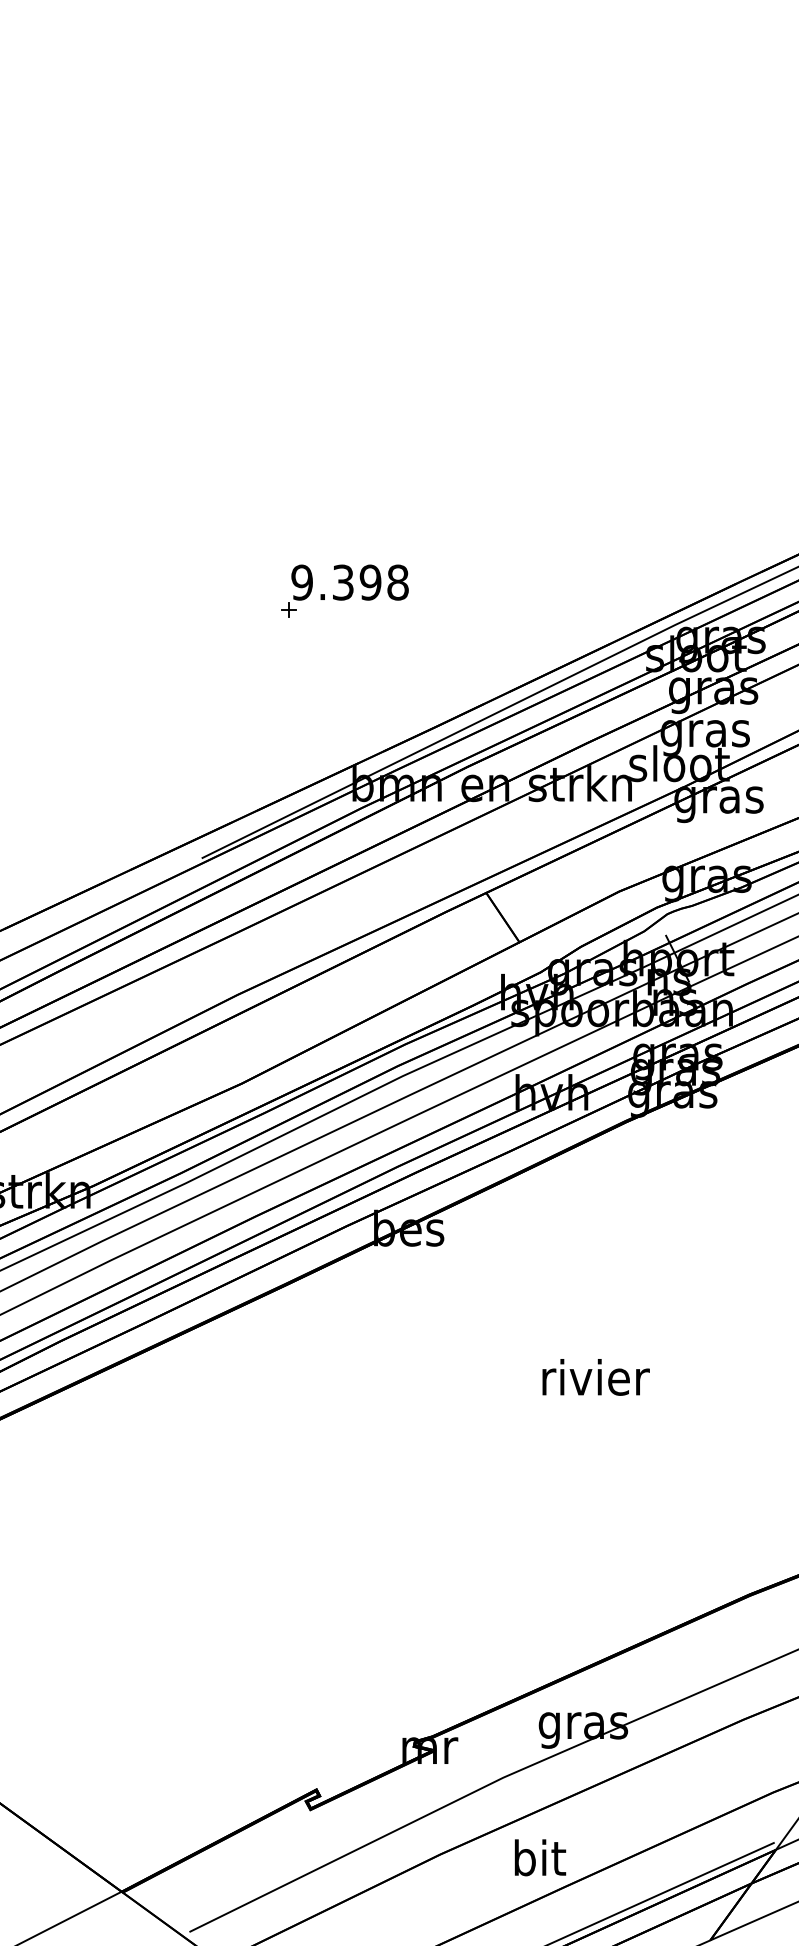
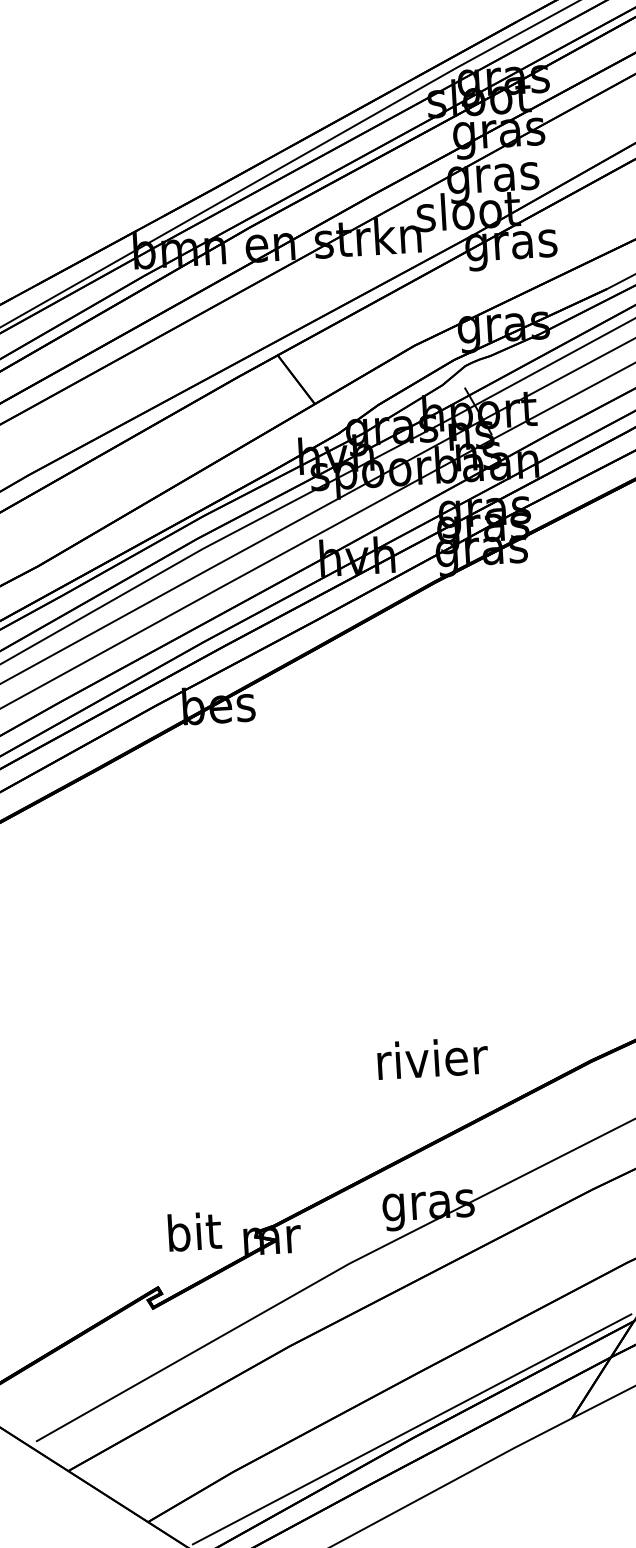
part: (344, 590) -> (113, 53), removed
text: (595, 1377) -> (432, 1058), moved
text: (540, 1857) -> (194, 1231), moved

